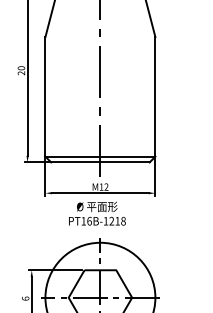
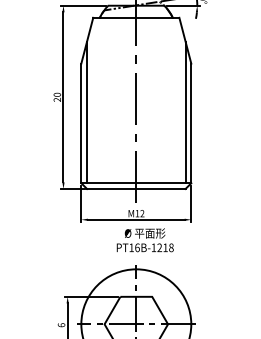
line: (51, 85) -> (87, 112), added
line: (149, 85) -> (185, 112), added
text: (96, 213) -> (144, 240), moved

